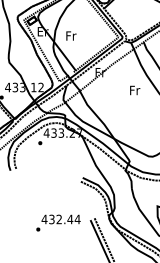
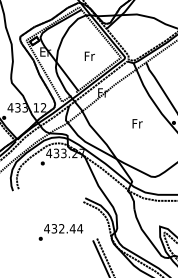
text: (71, 35) -> (89, 55), moved
text: (135, 90) -> (137, 123), moved
text: (58, 223) -> (60, 232), moved

